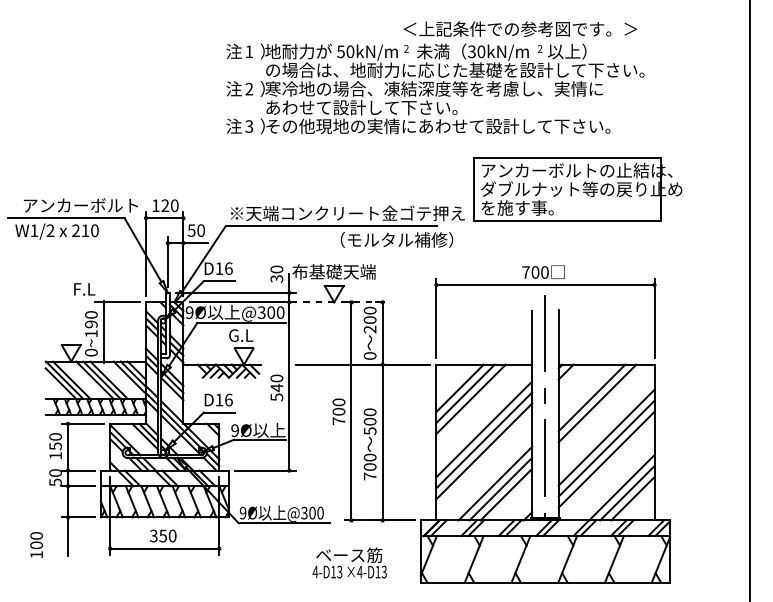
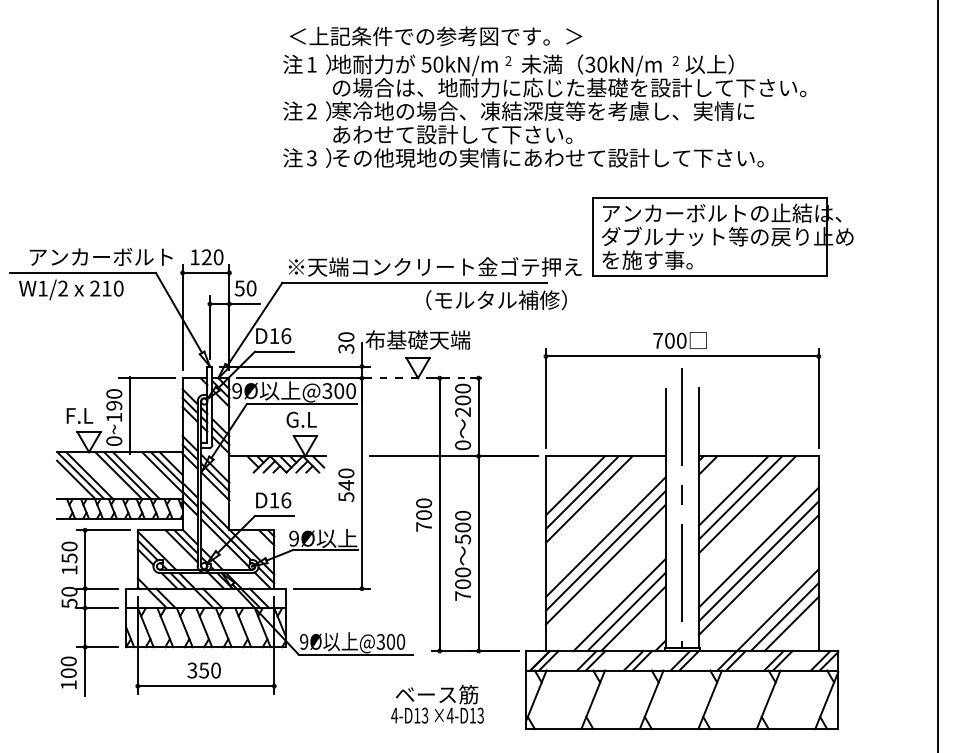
text: (519, 29) -> (435, 36), moved
text: (84, 289) -> (79, 415), moved
line: (586, 392) -> (733, 490), added
text: (36, 544) -> (68, 672), moved

